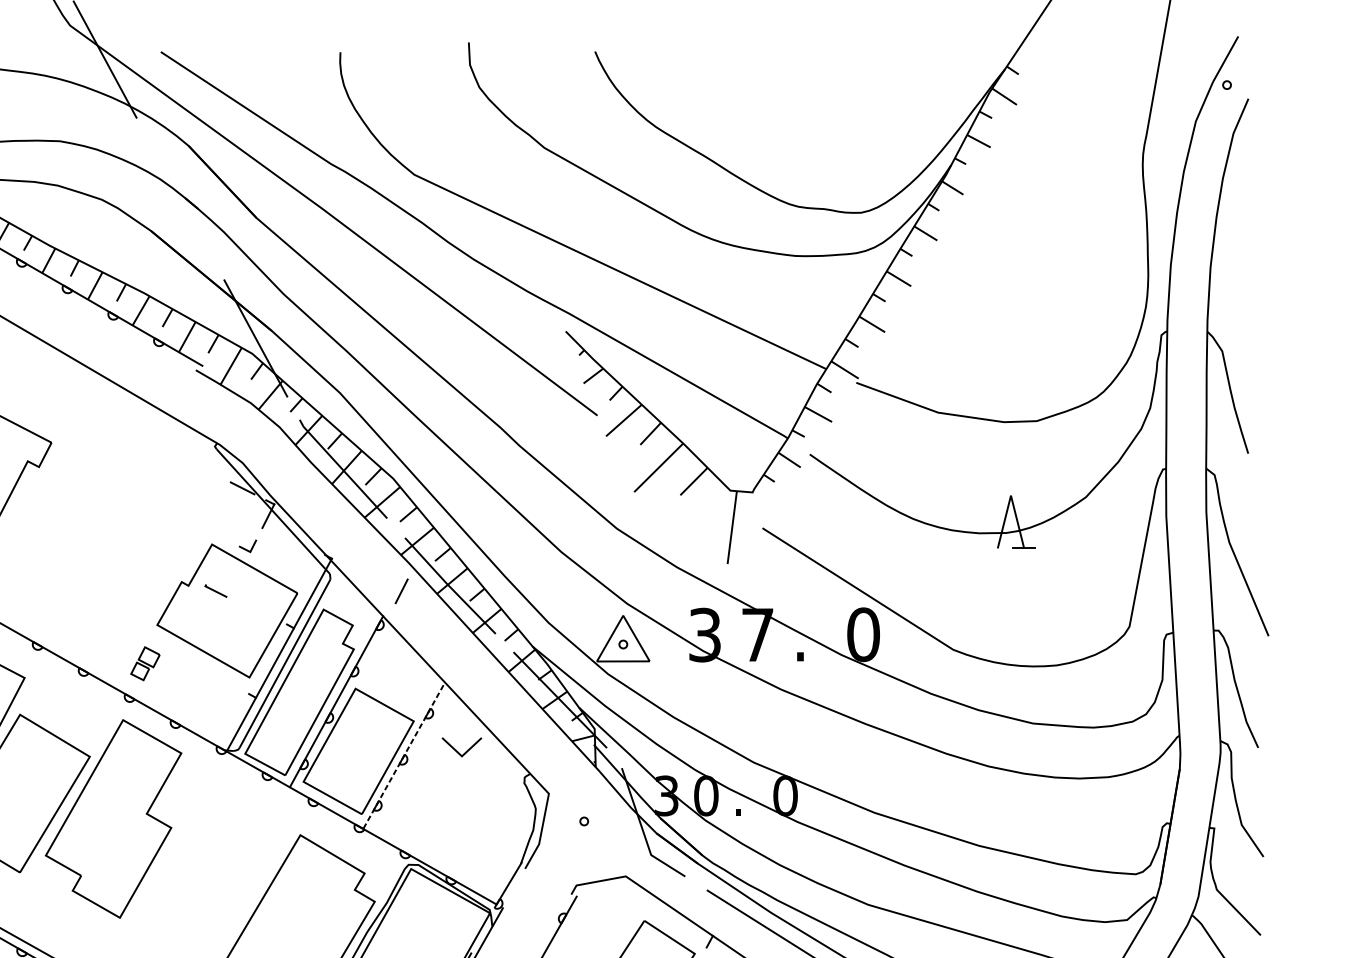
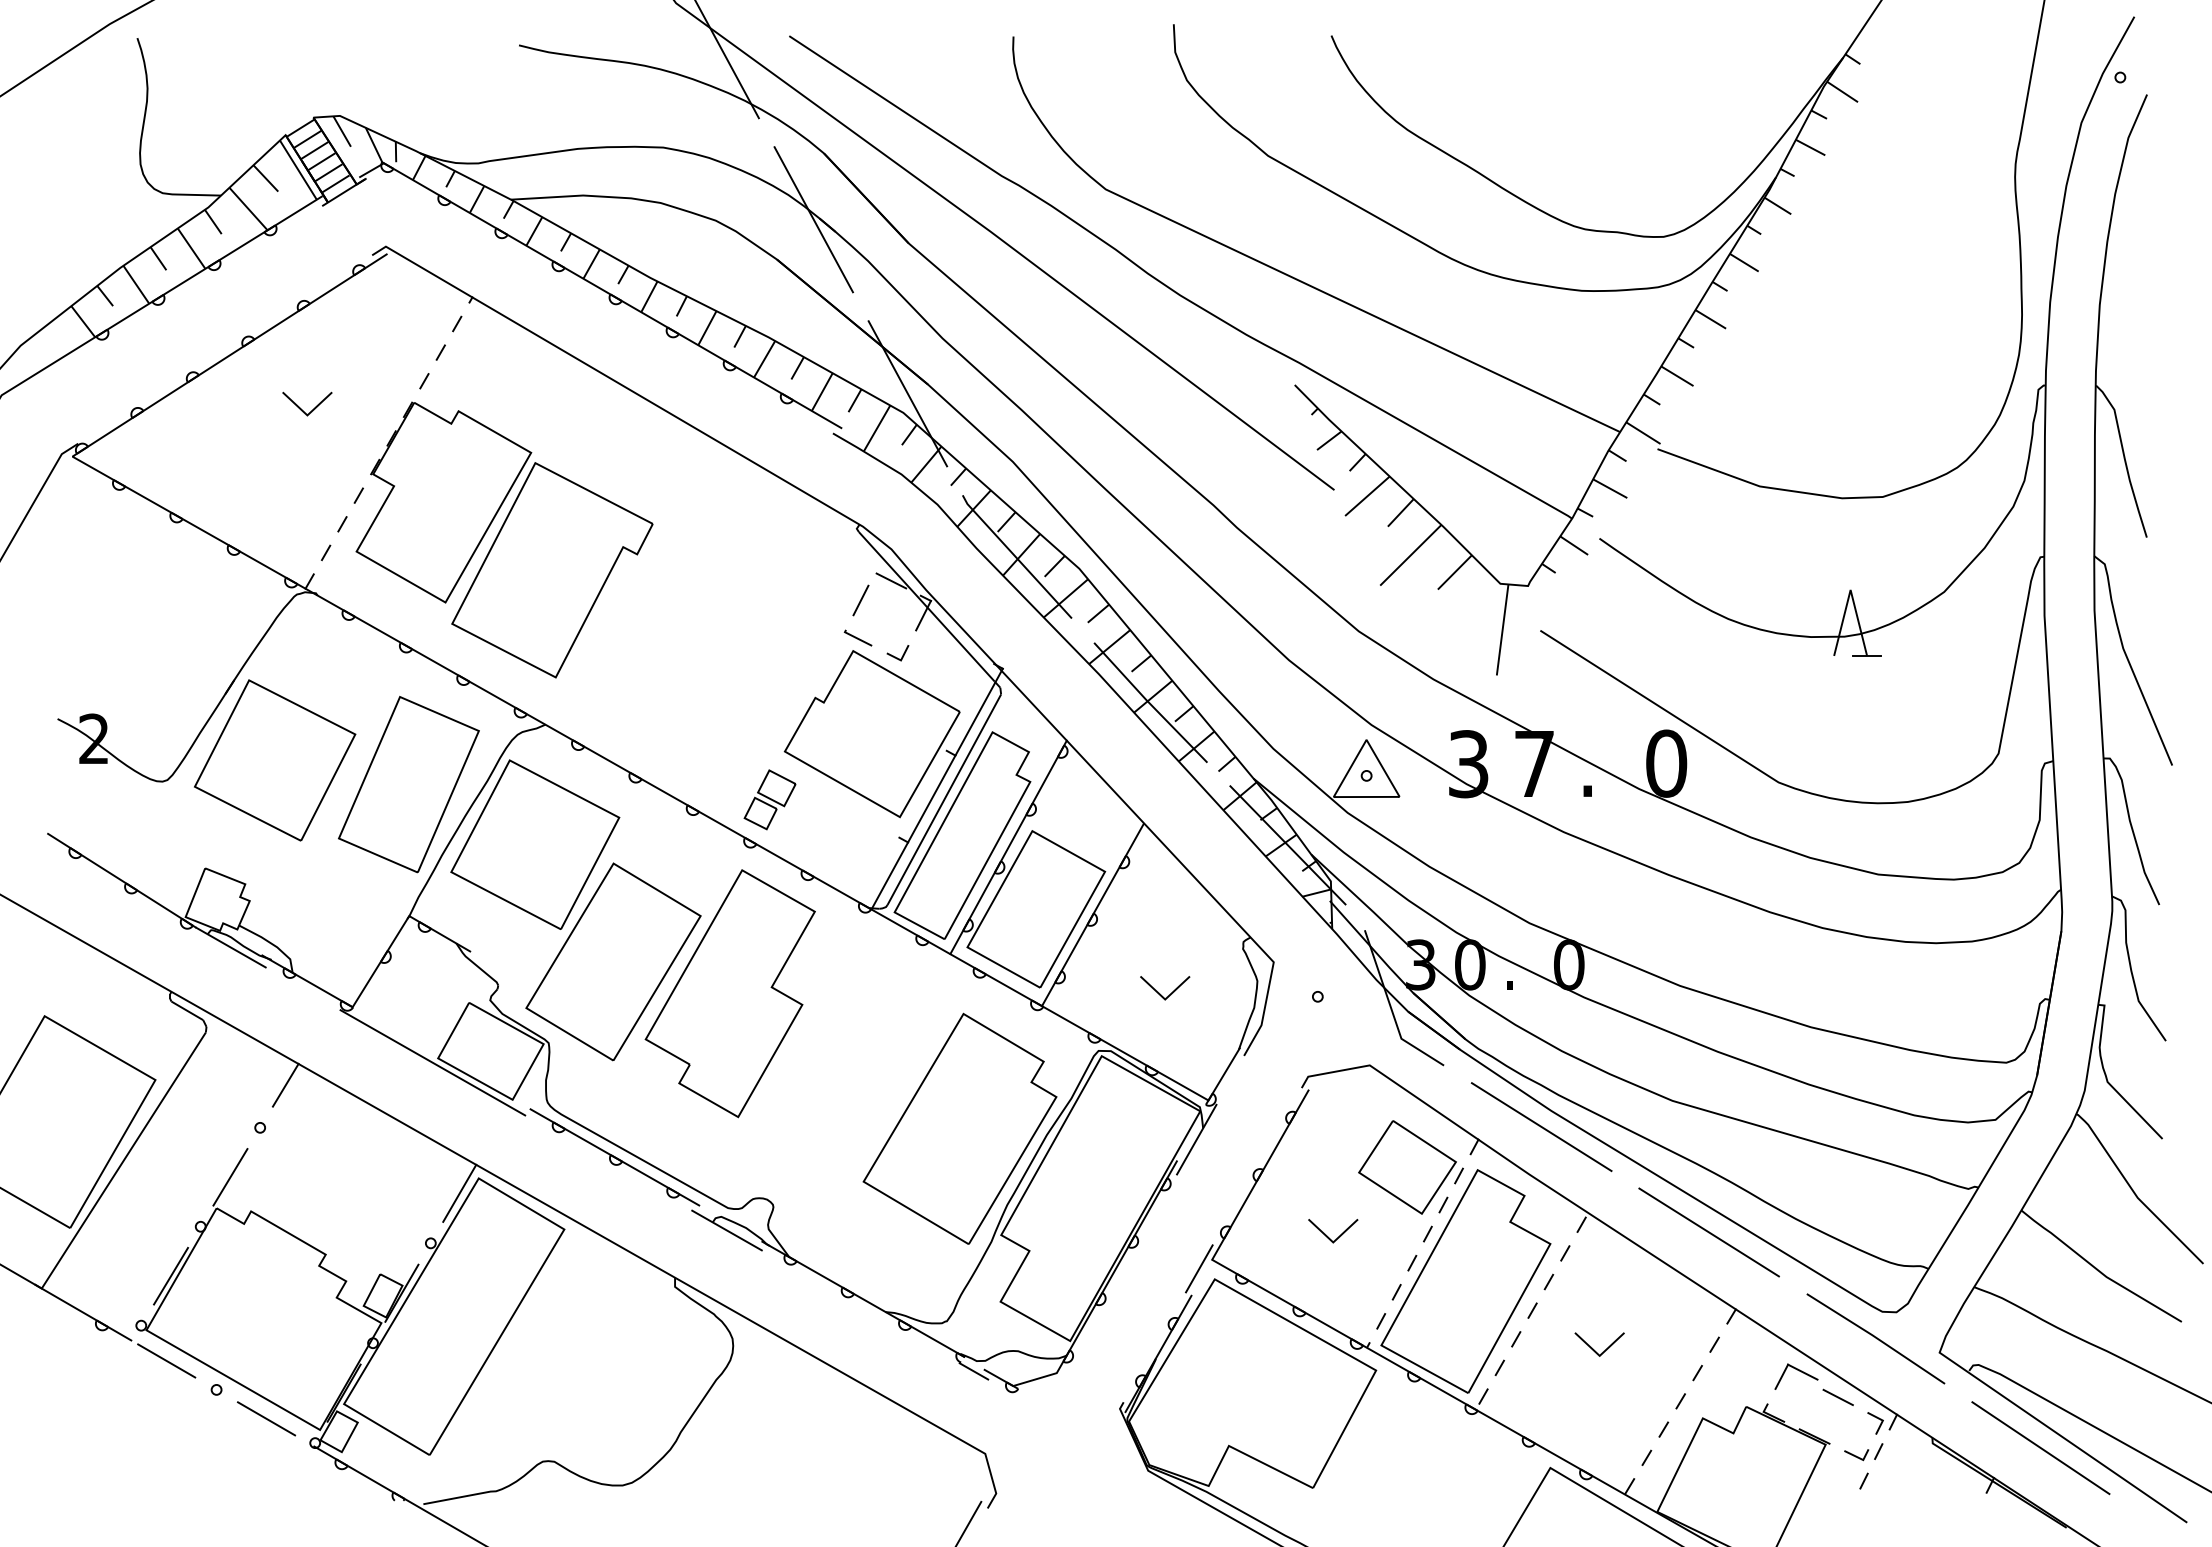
line: (180, 198) -> (813, 219), added
line: (215, 590) -> (857, 637), moved
line: (401, 591) -> (860, 600), moved
part: (145, 663) -> (769, 799), size x1.43
line: (458, 751) -> (1160, 993), moved
line: (404, 755) -> (1093, 914), dashed -> solid

